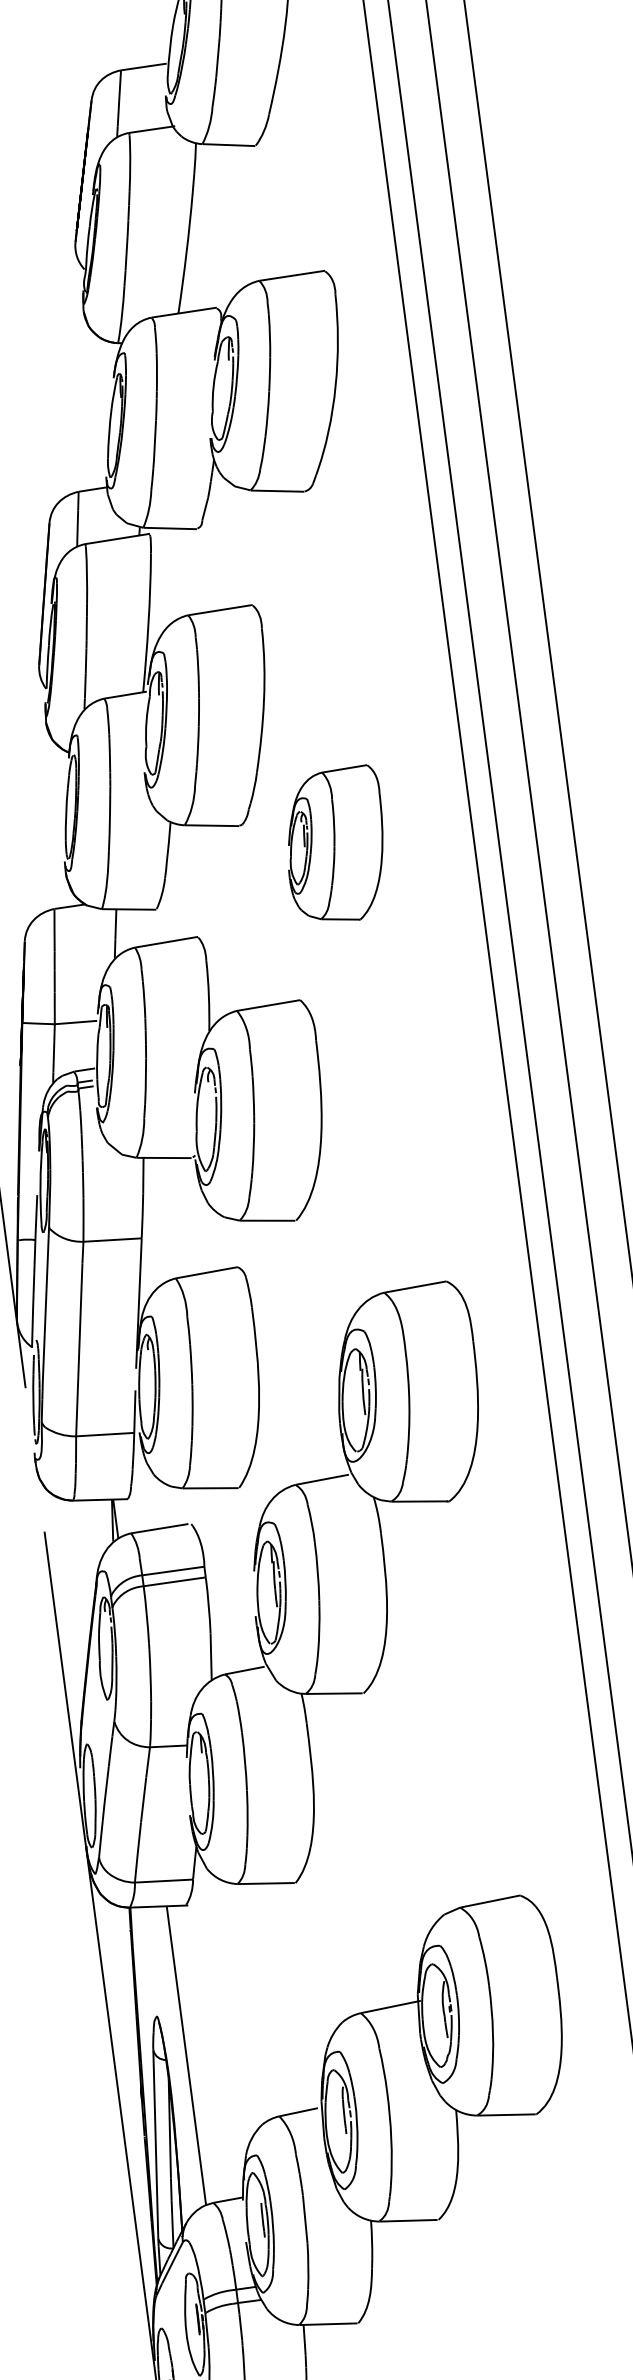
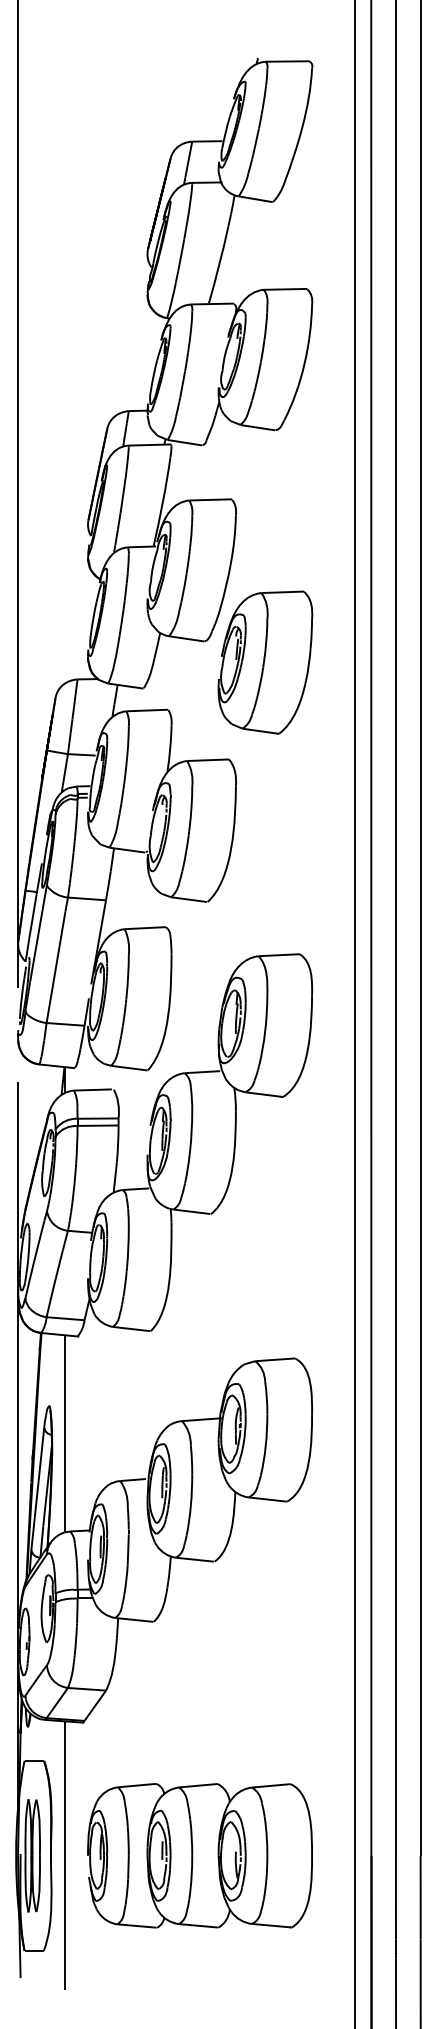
part: (336, 845) -> (265, 662), size x1.43

